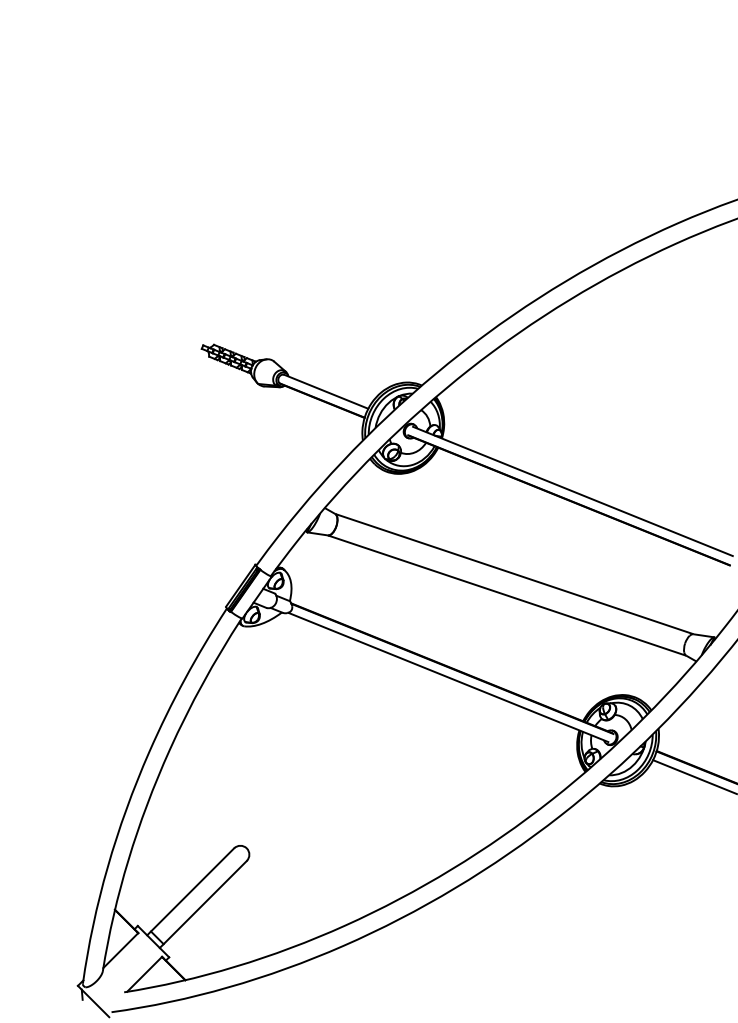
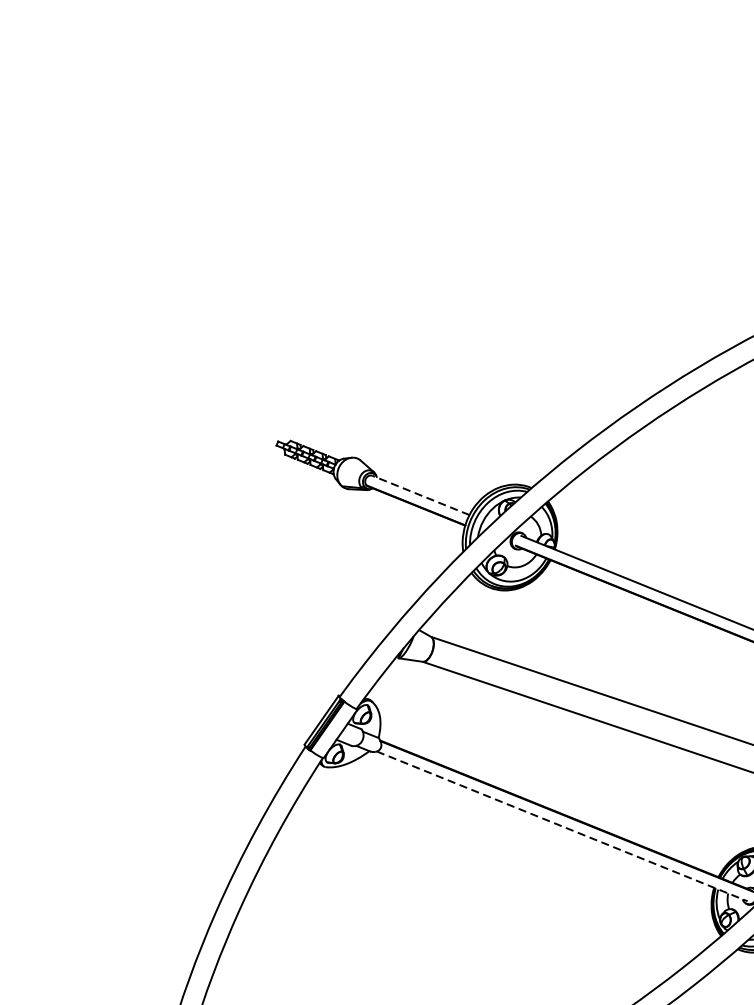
line: (325, 391) -> (419, 495), solid -> dashed
line: (448, 677) -> (562, 826), solid -> dashed

